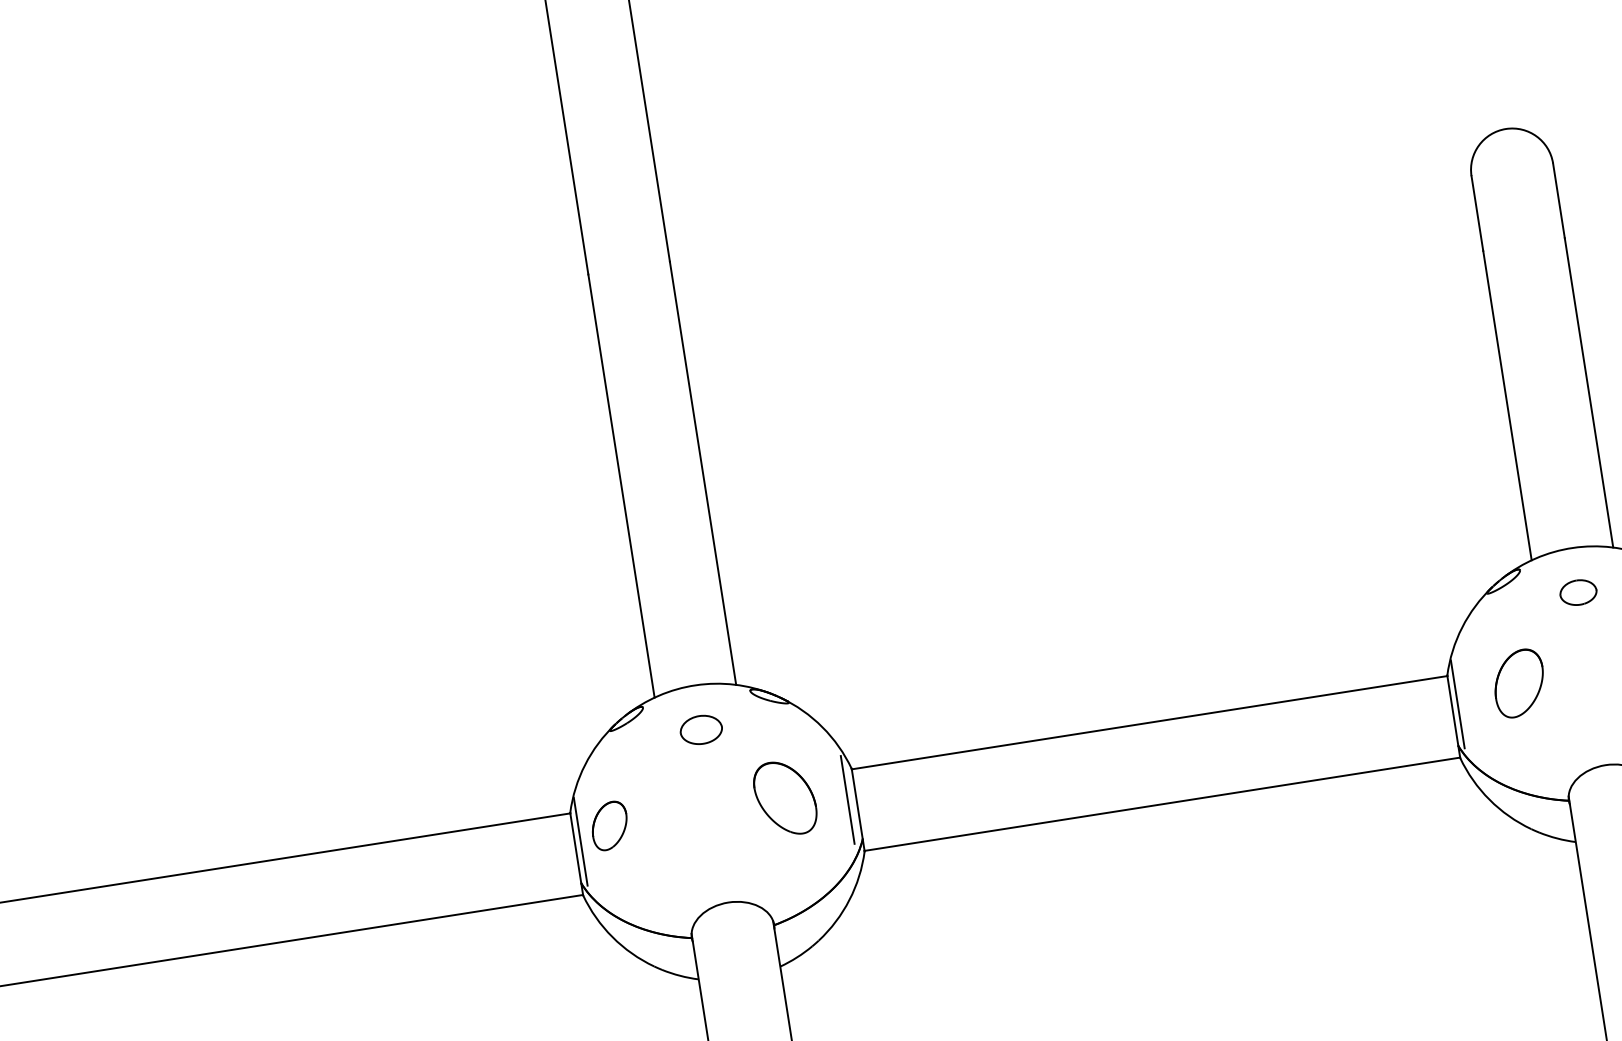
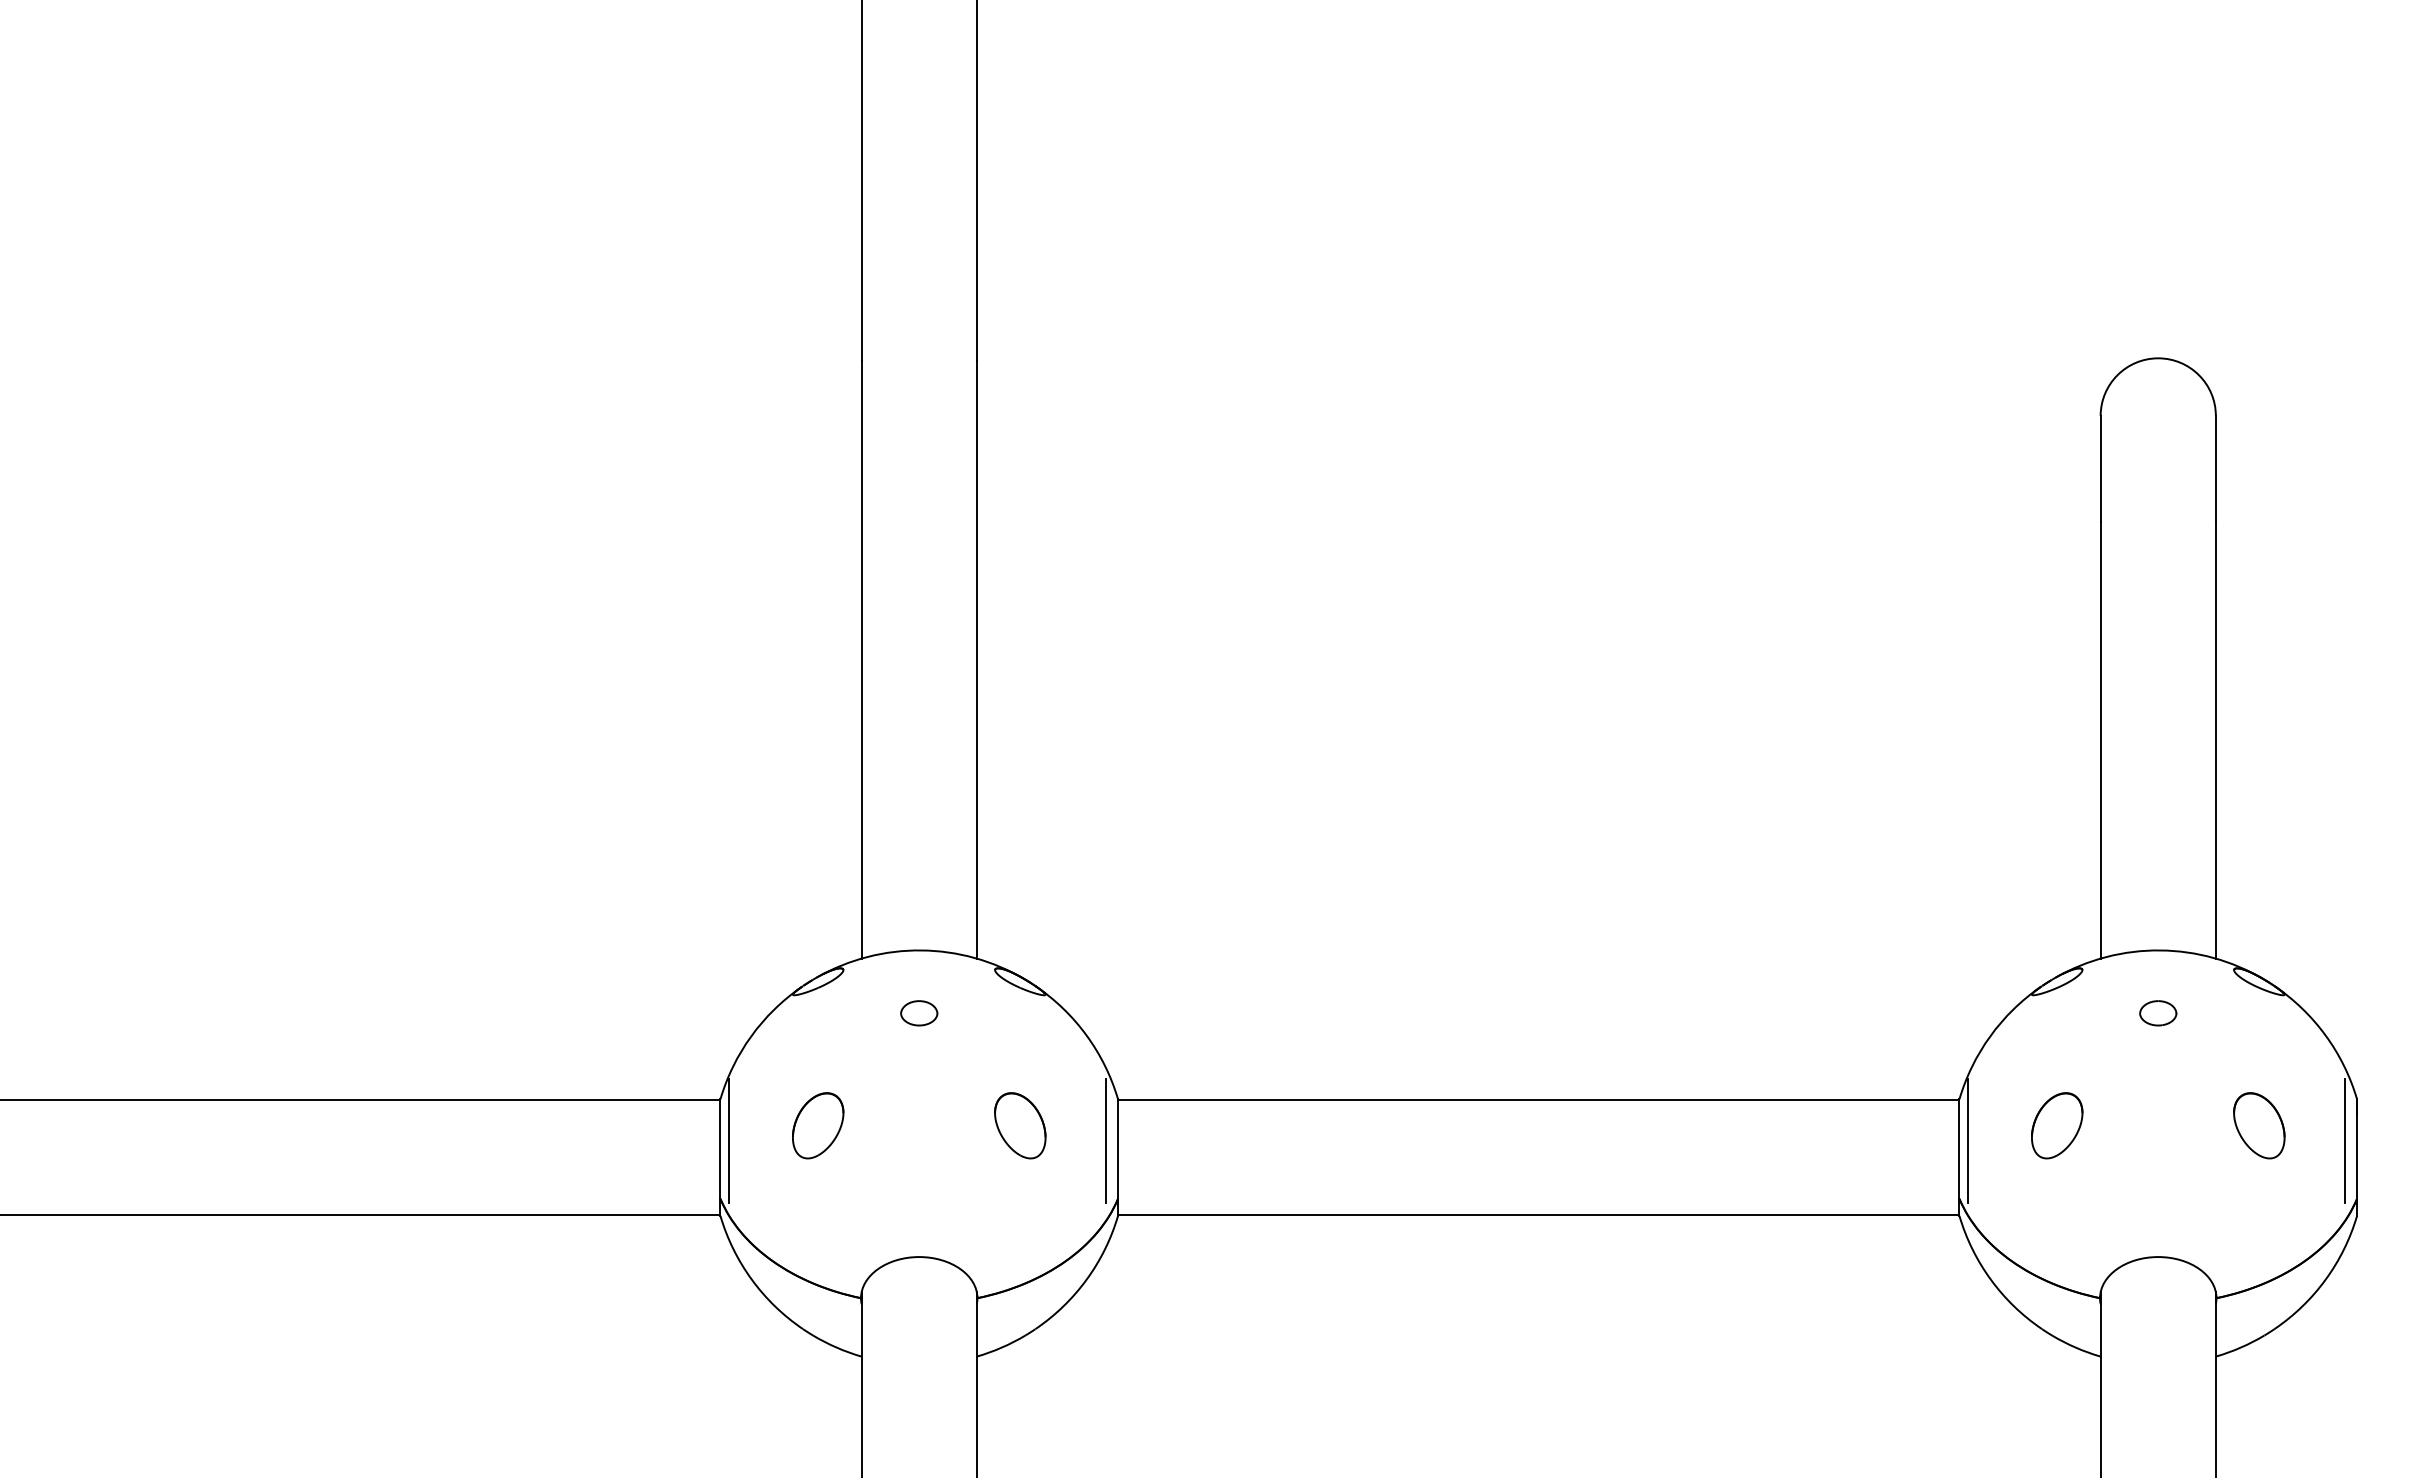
part: (1578, 592) -> (2158, 1013), size x0.71
part: (1519, 683) -> (2057, 1125), size x0.71
part: (701, 730) -> (919, 1013), size x0.62
part: (785, 798) -> (1020, 1125), size x0.62
part: (610, 825) -> (818, 1125), moved

